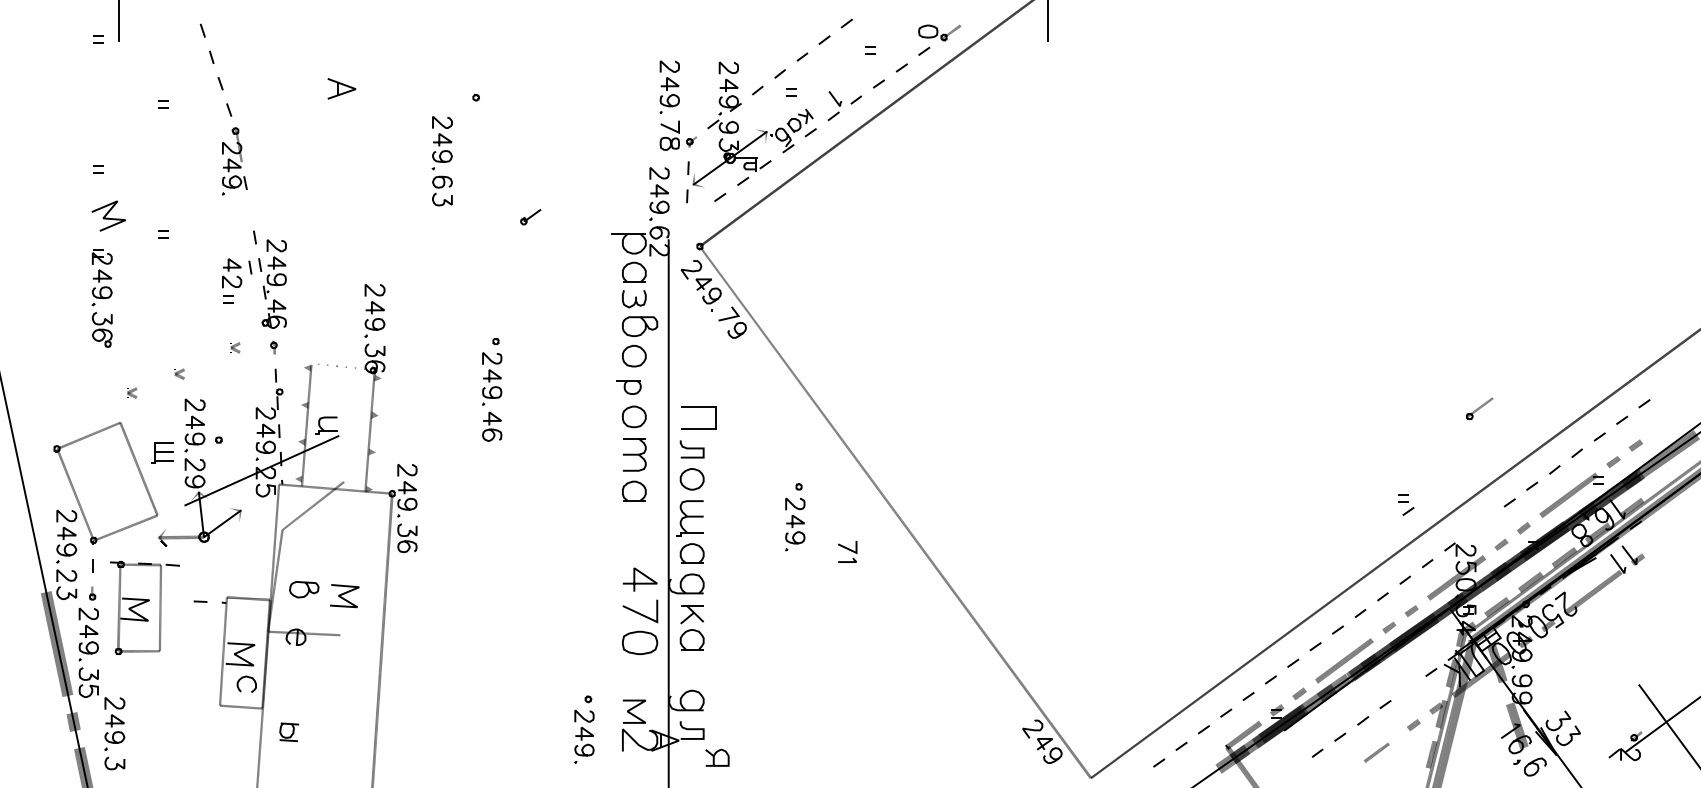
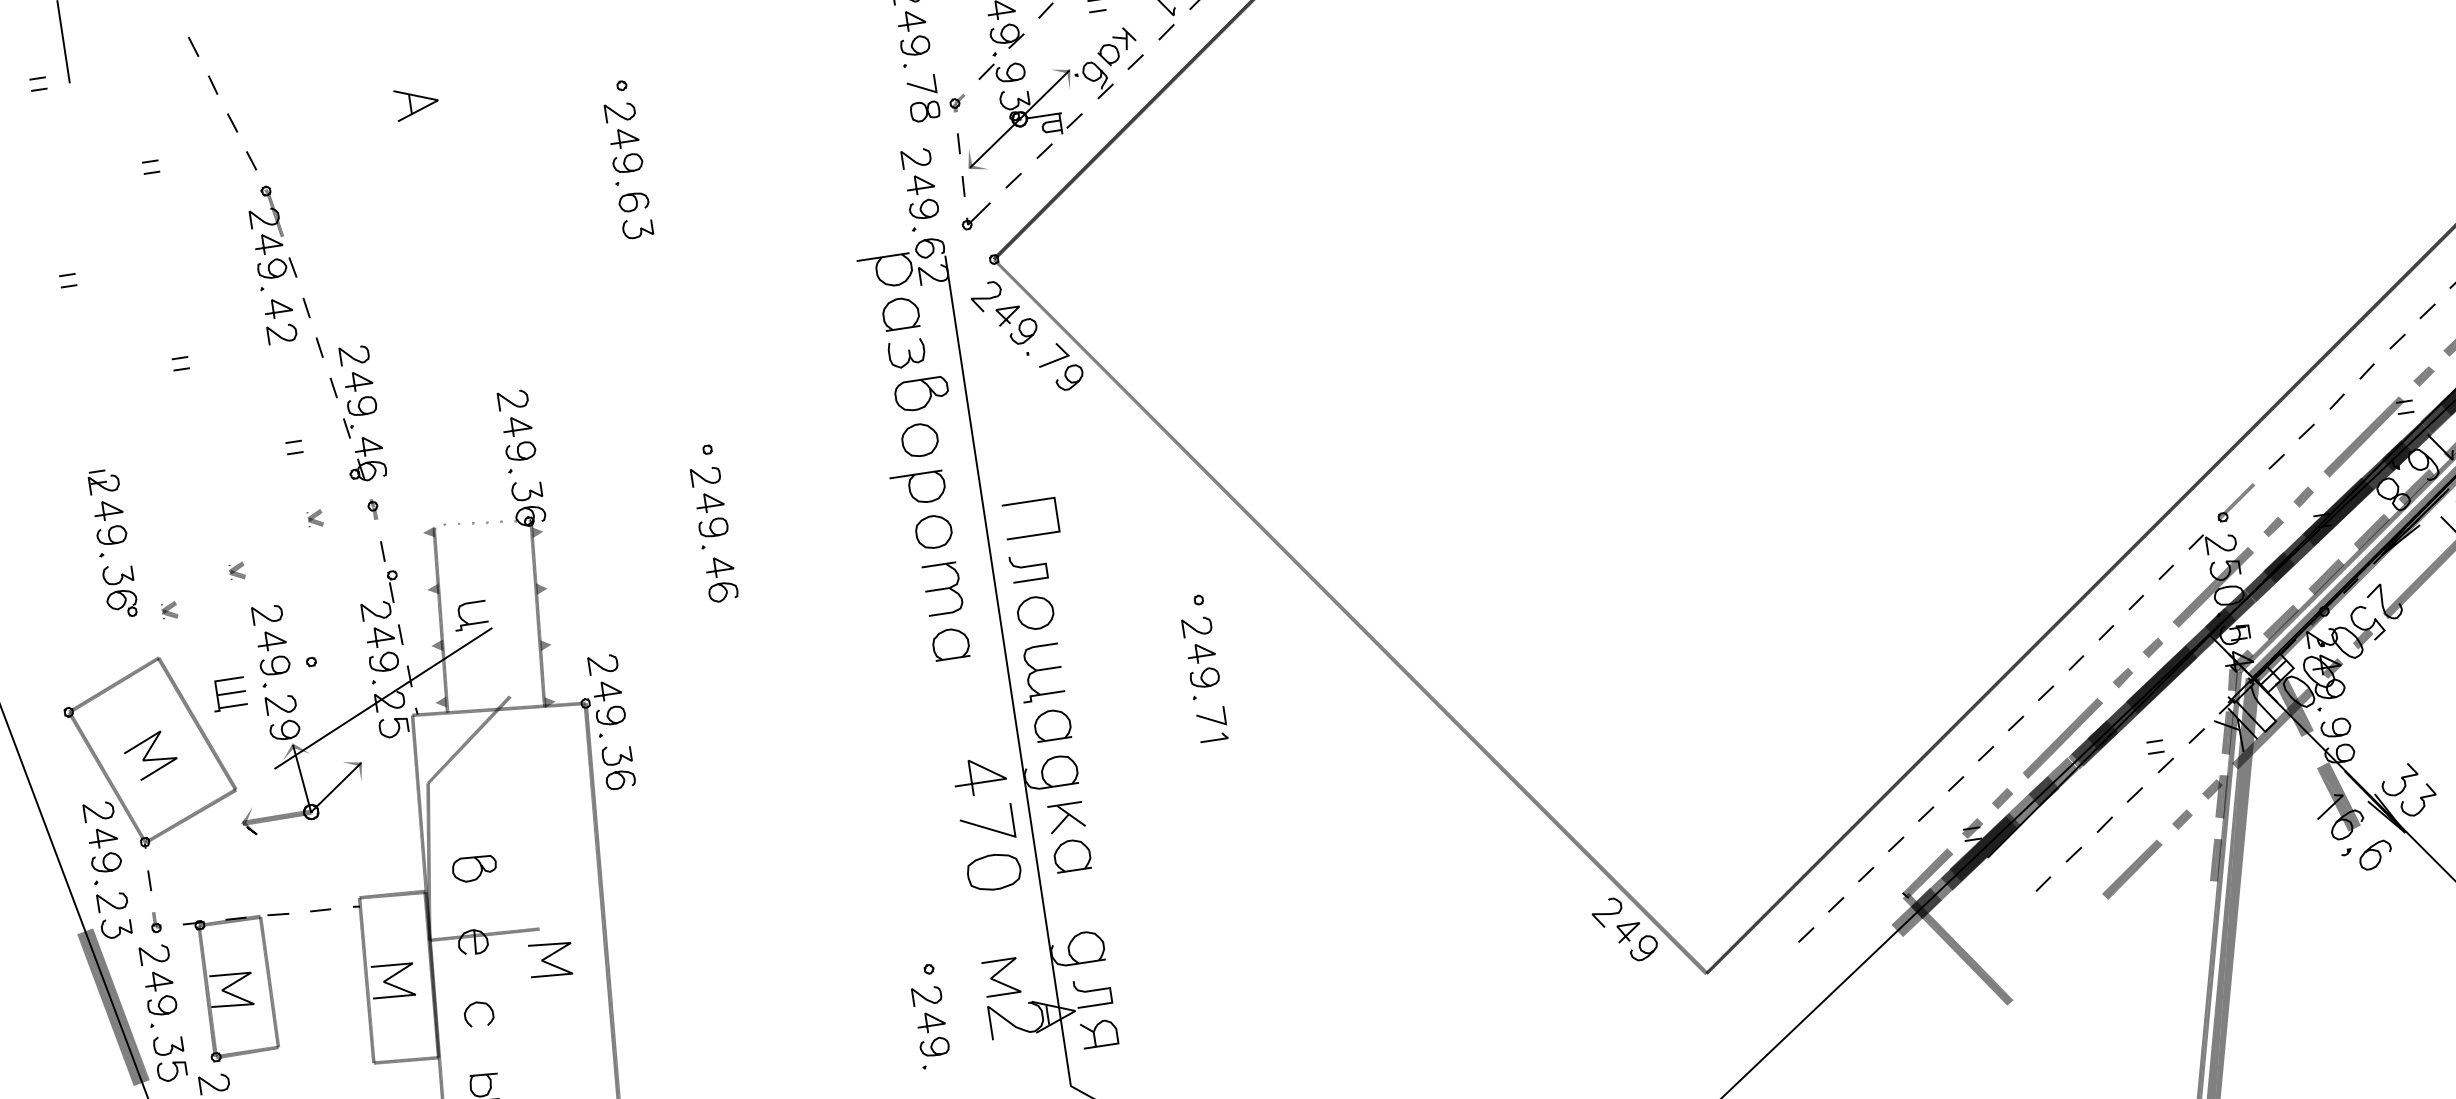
part: (441, 161) -> (627, 171), moved
line: (107, 214) -> (148, 753), moved
part: (530, 217) -> (976, 217), moved
part: (237, 273) -> (288, 319), moved
part: (101, 298) -> (112, 544), moved
part: (628, 387) -> (918, 488), size x1.43
part: (1479, 408) -> (2235, 502), moved
part: (1406, 504) -> (2161, 755), moved
part: (847, 551) -> (1212, 724), moved
line: (343, 597) -> (549, 962), moved
part: (144, 607) -> (245, 984), moved
curve: (243, 678) -> (472, 1006), moved
part: (1376, 752) -> (2132, 869), size x1.67
part: (717, 757) -> (1099, 1033), moved

